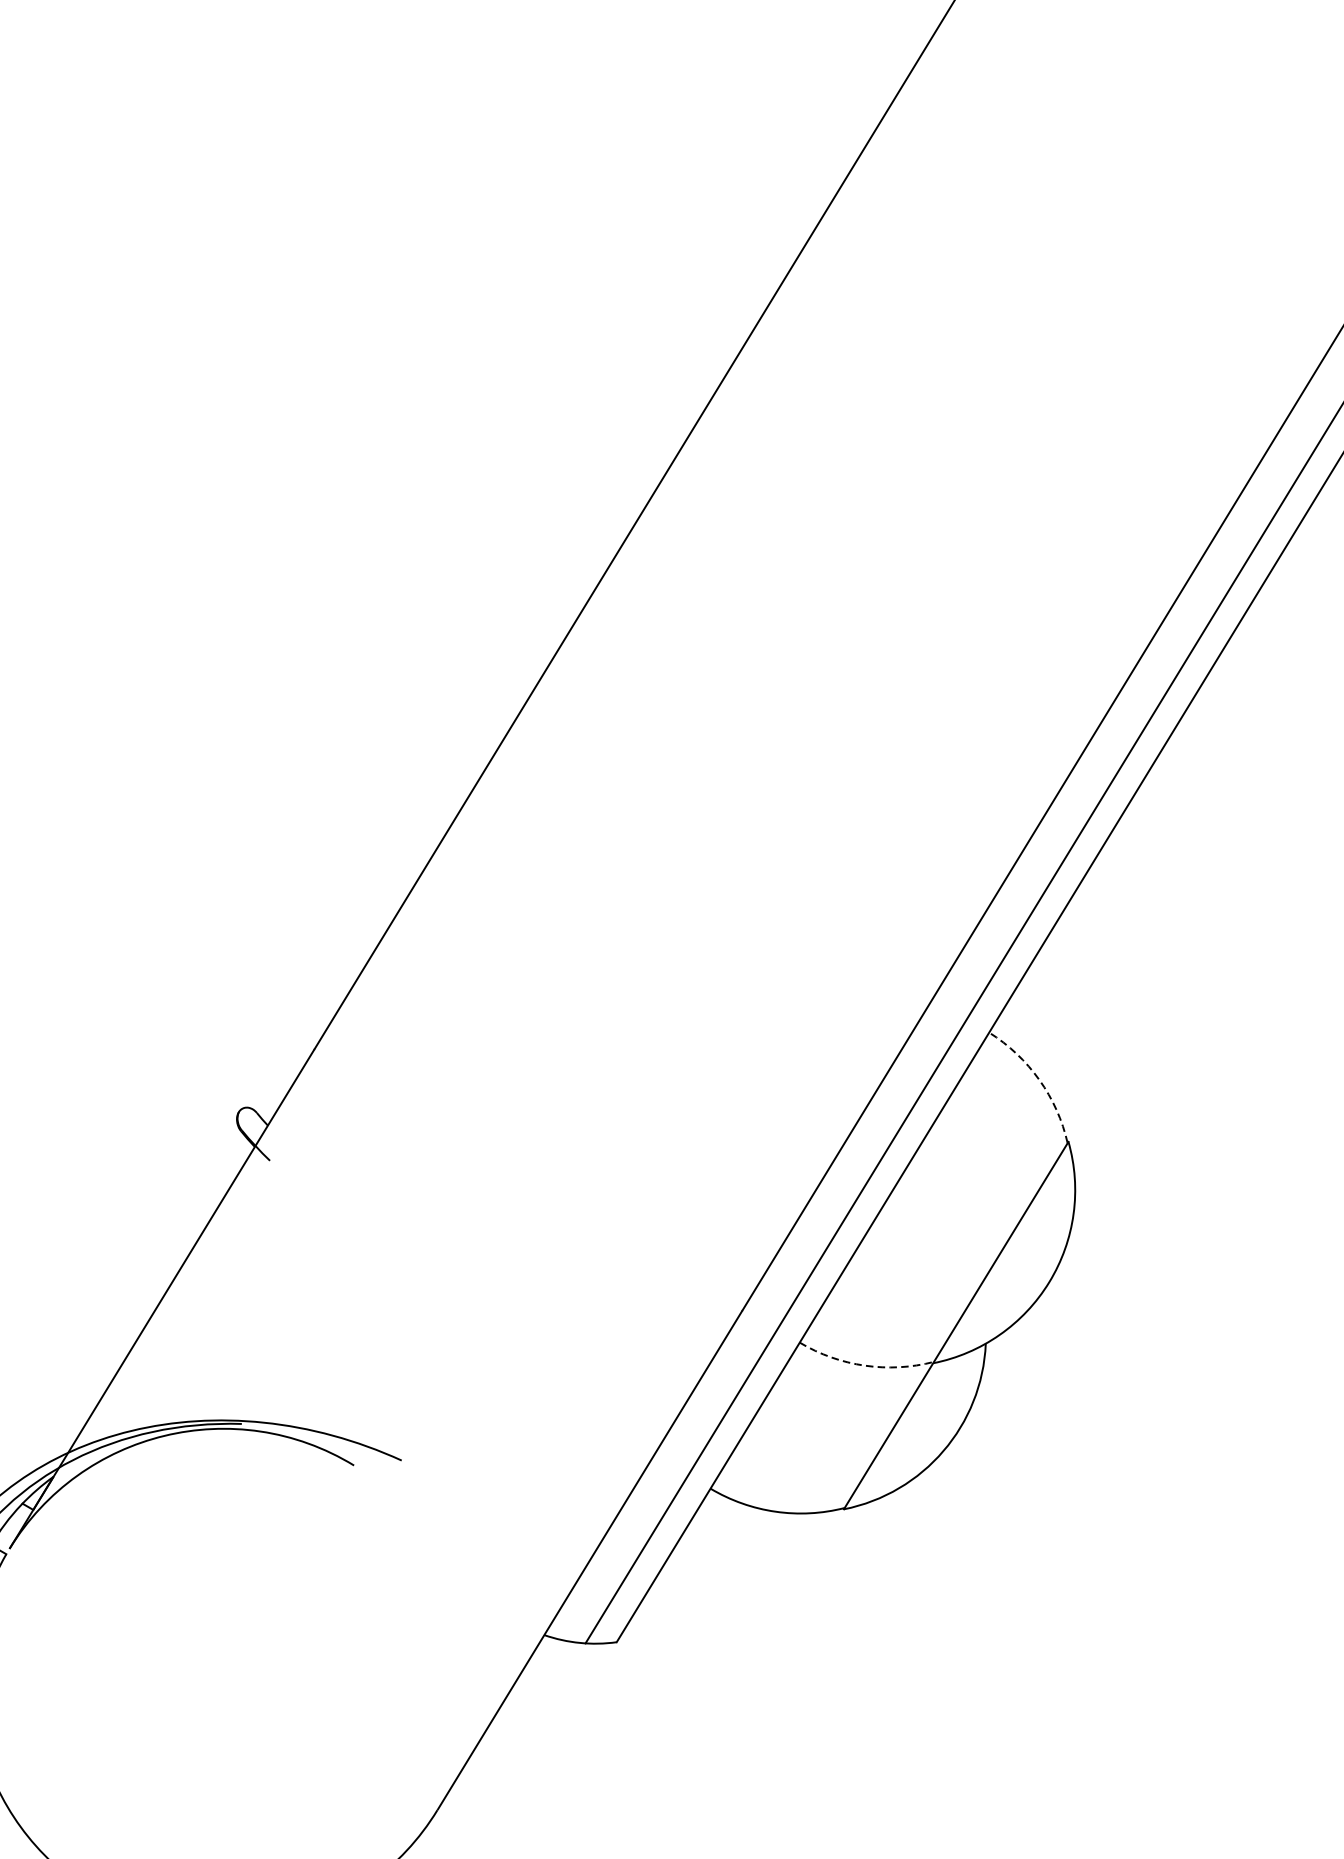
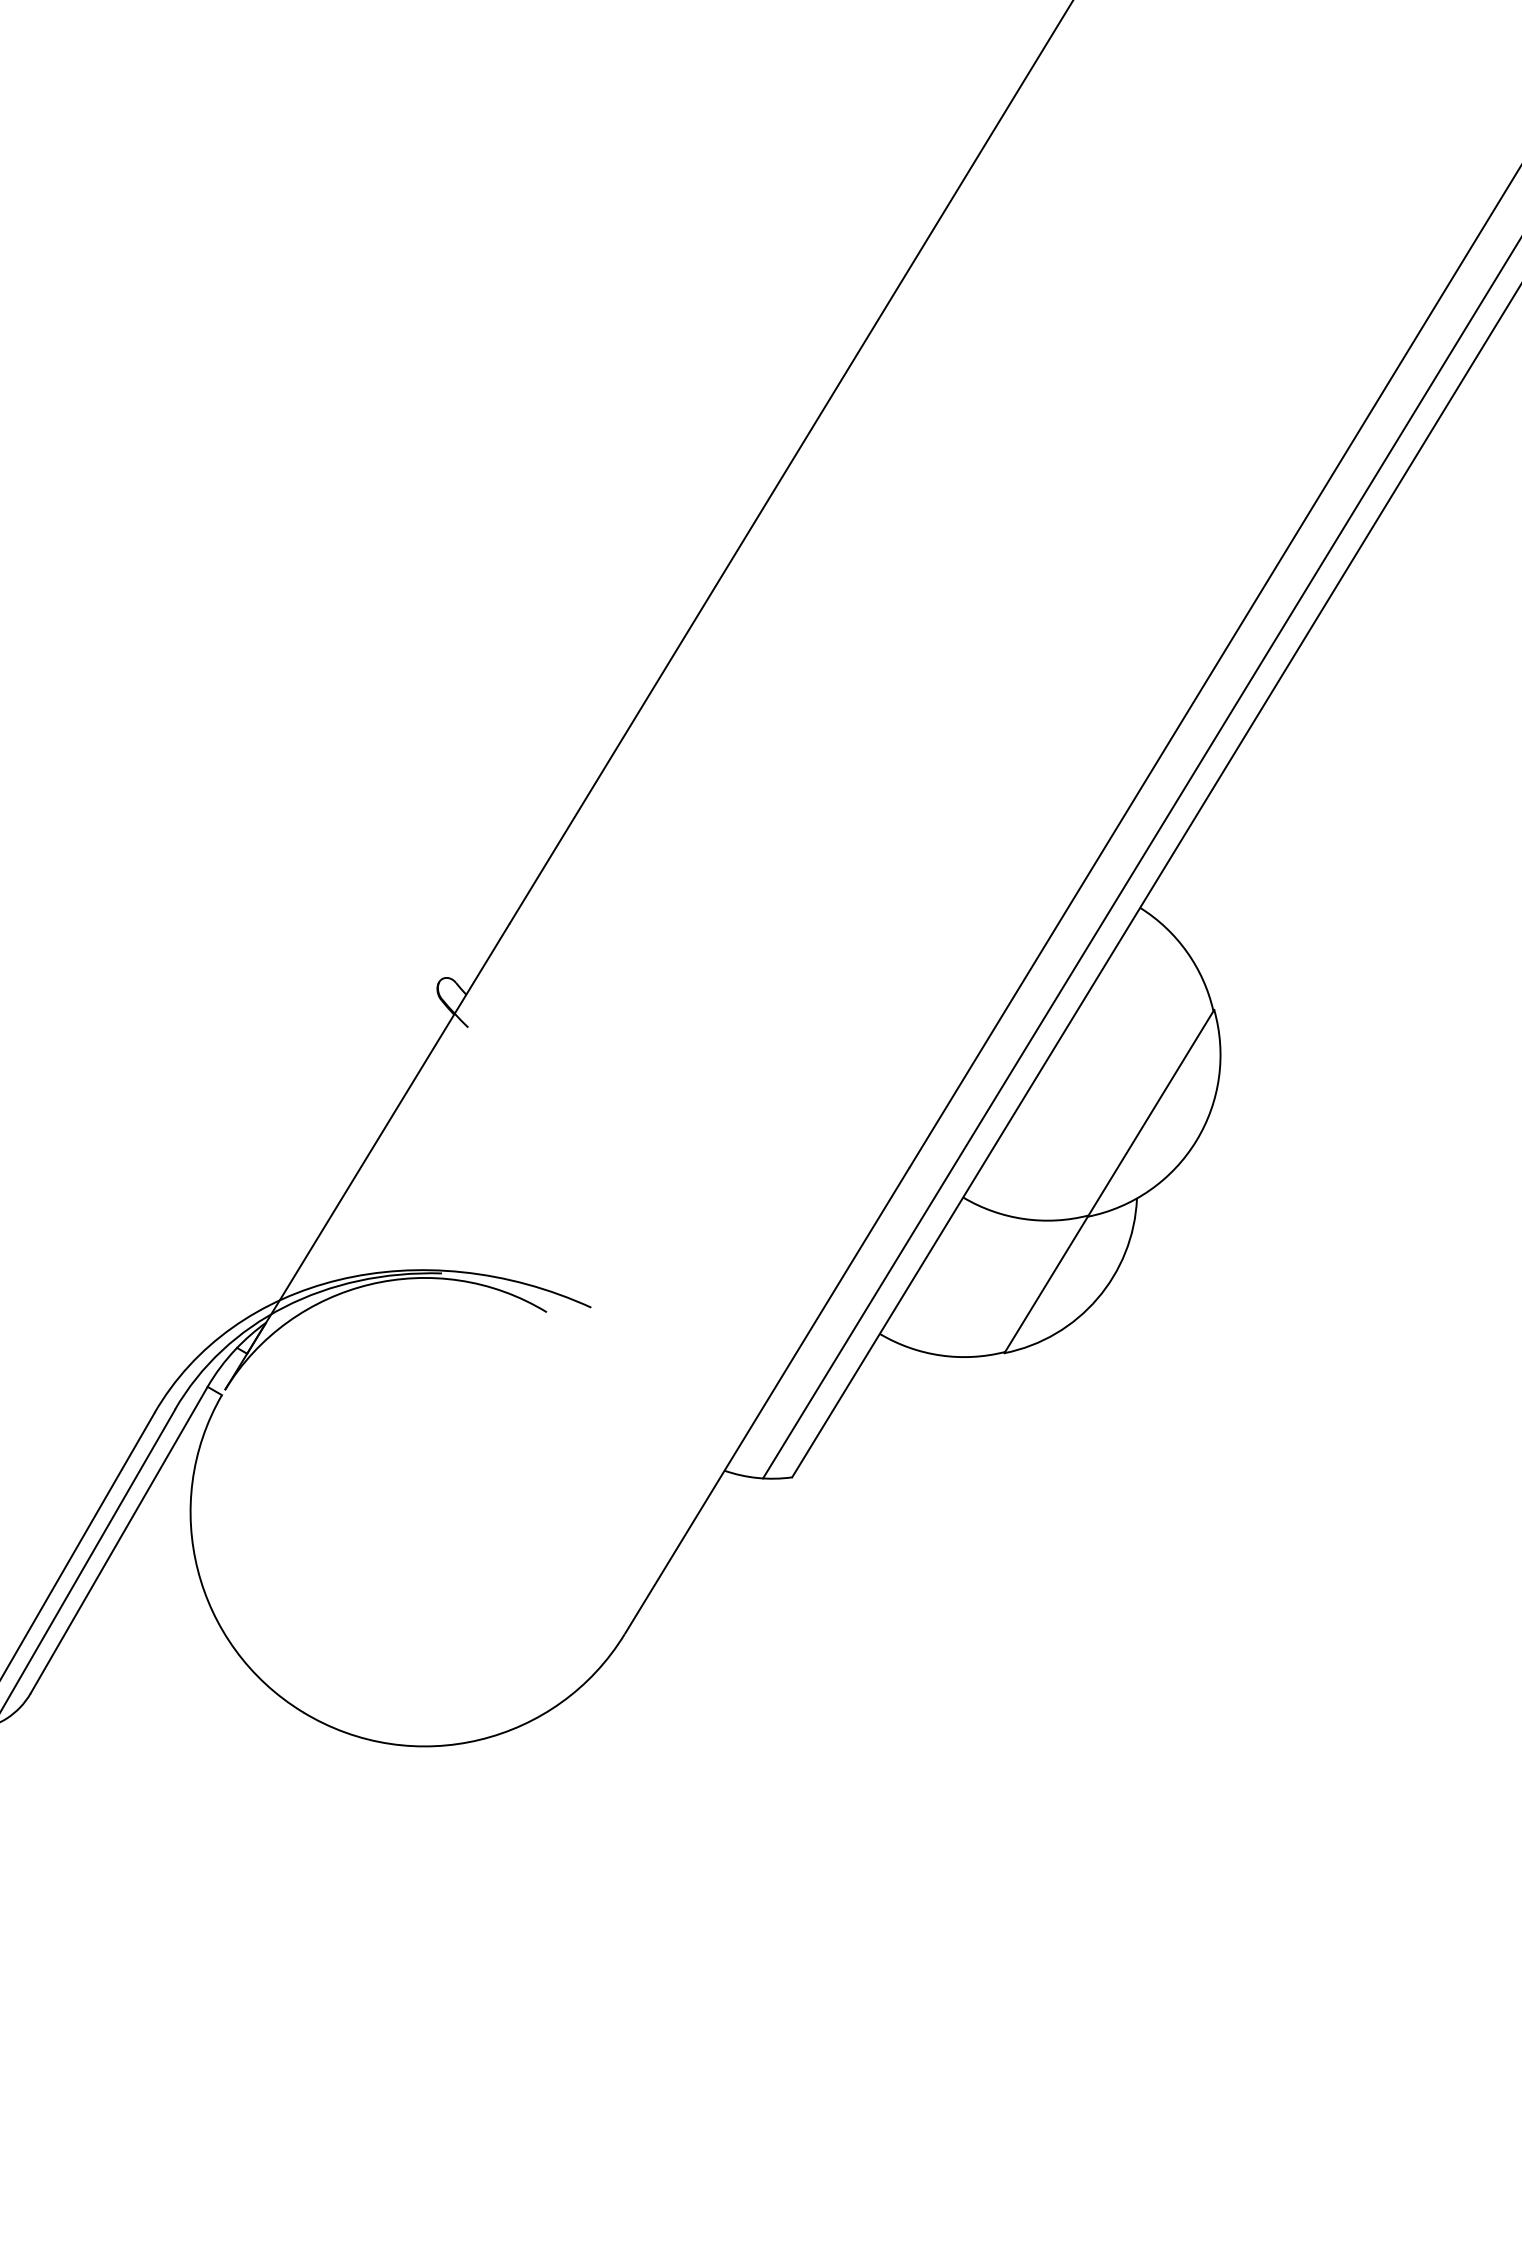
arc: (1039, 1080) -> (1187, 952), dashed -> solid
arc: (865, 1366) -> (1024, 1219), dashed -> solid

